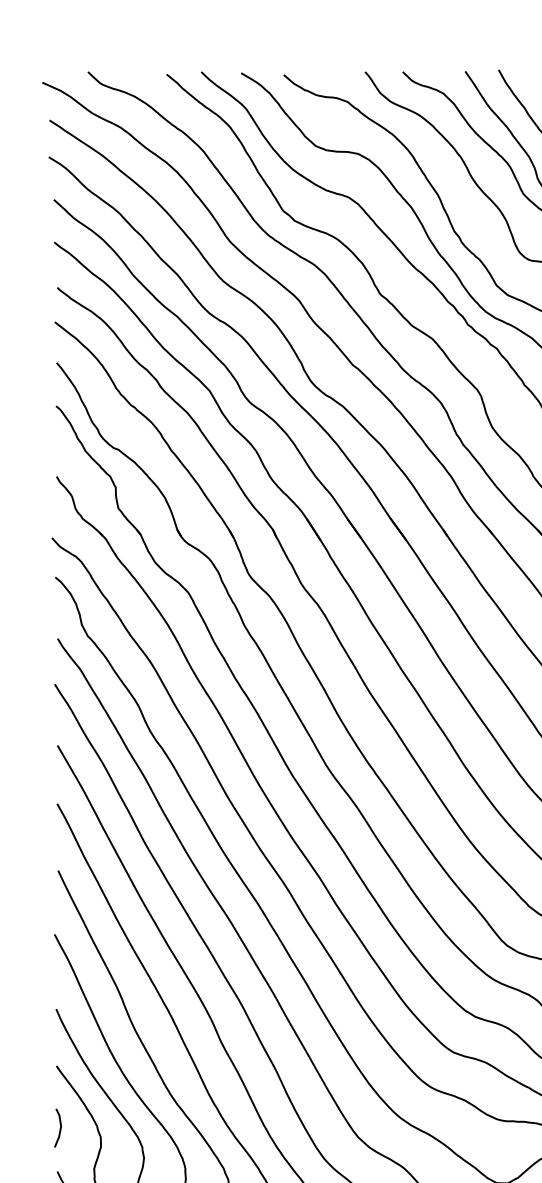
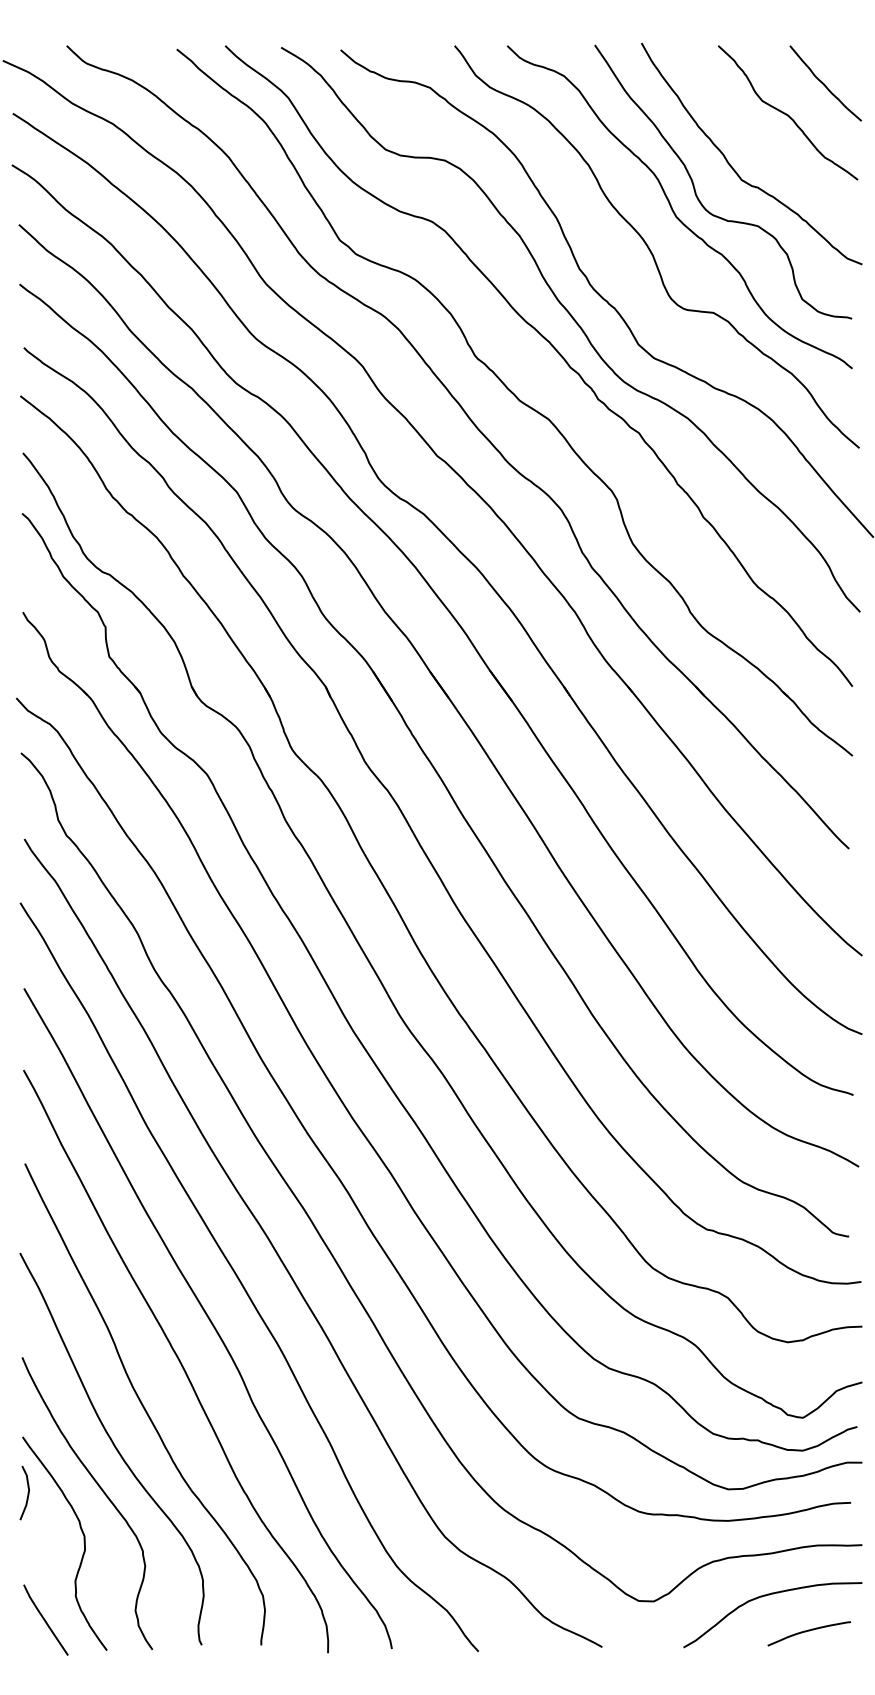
curve: (59, 1128) -> (27, 1493), moved

